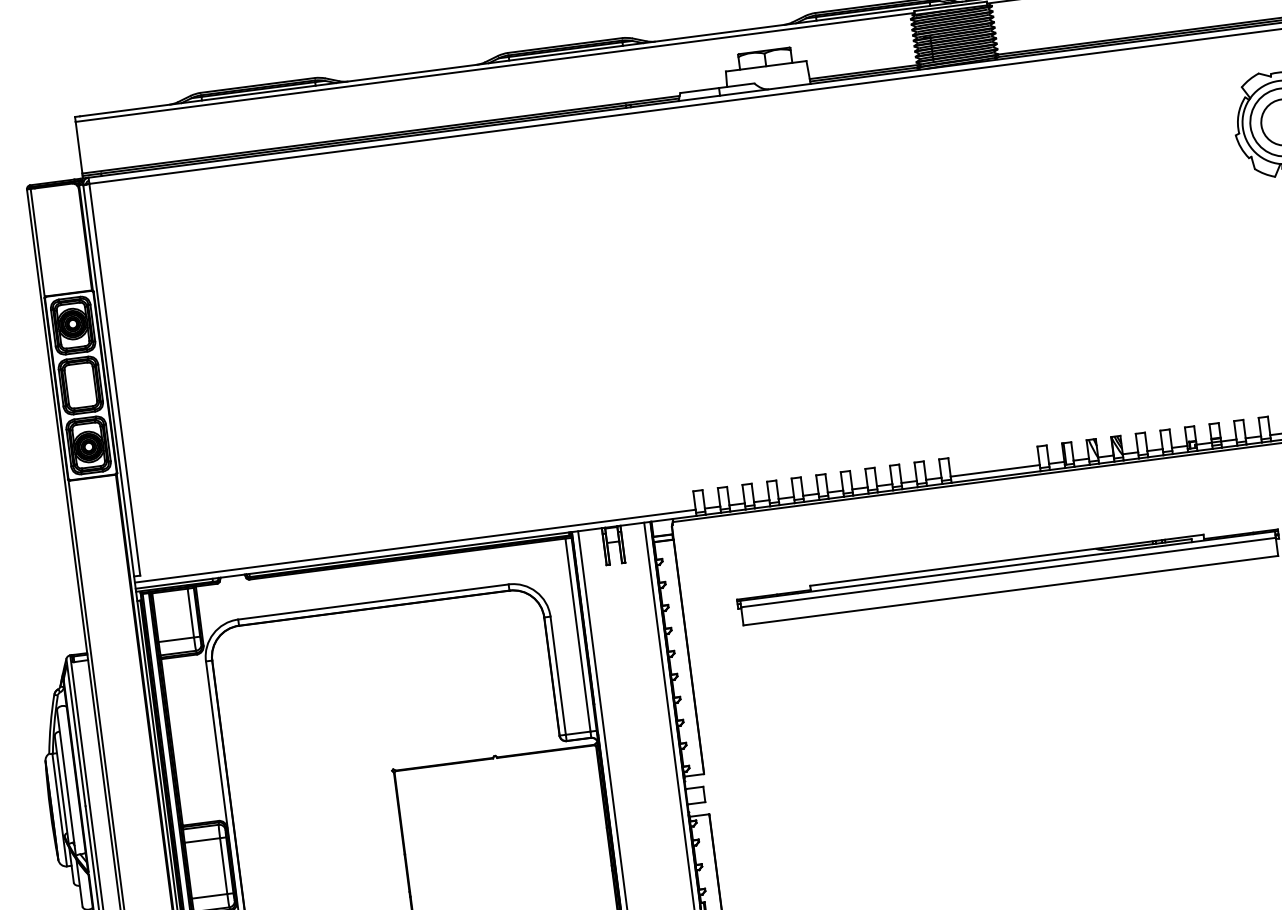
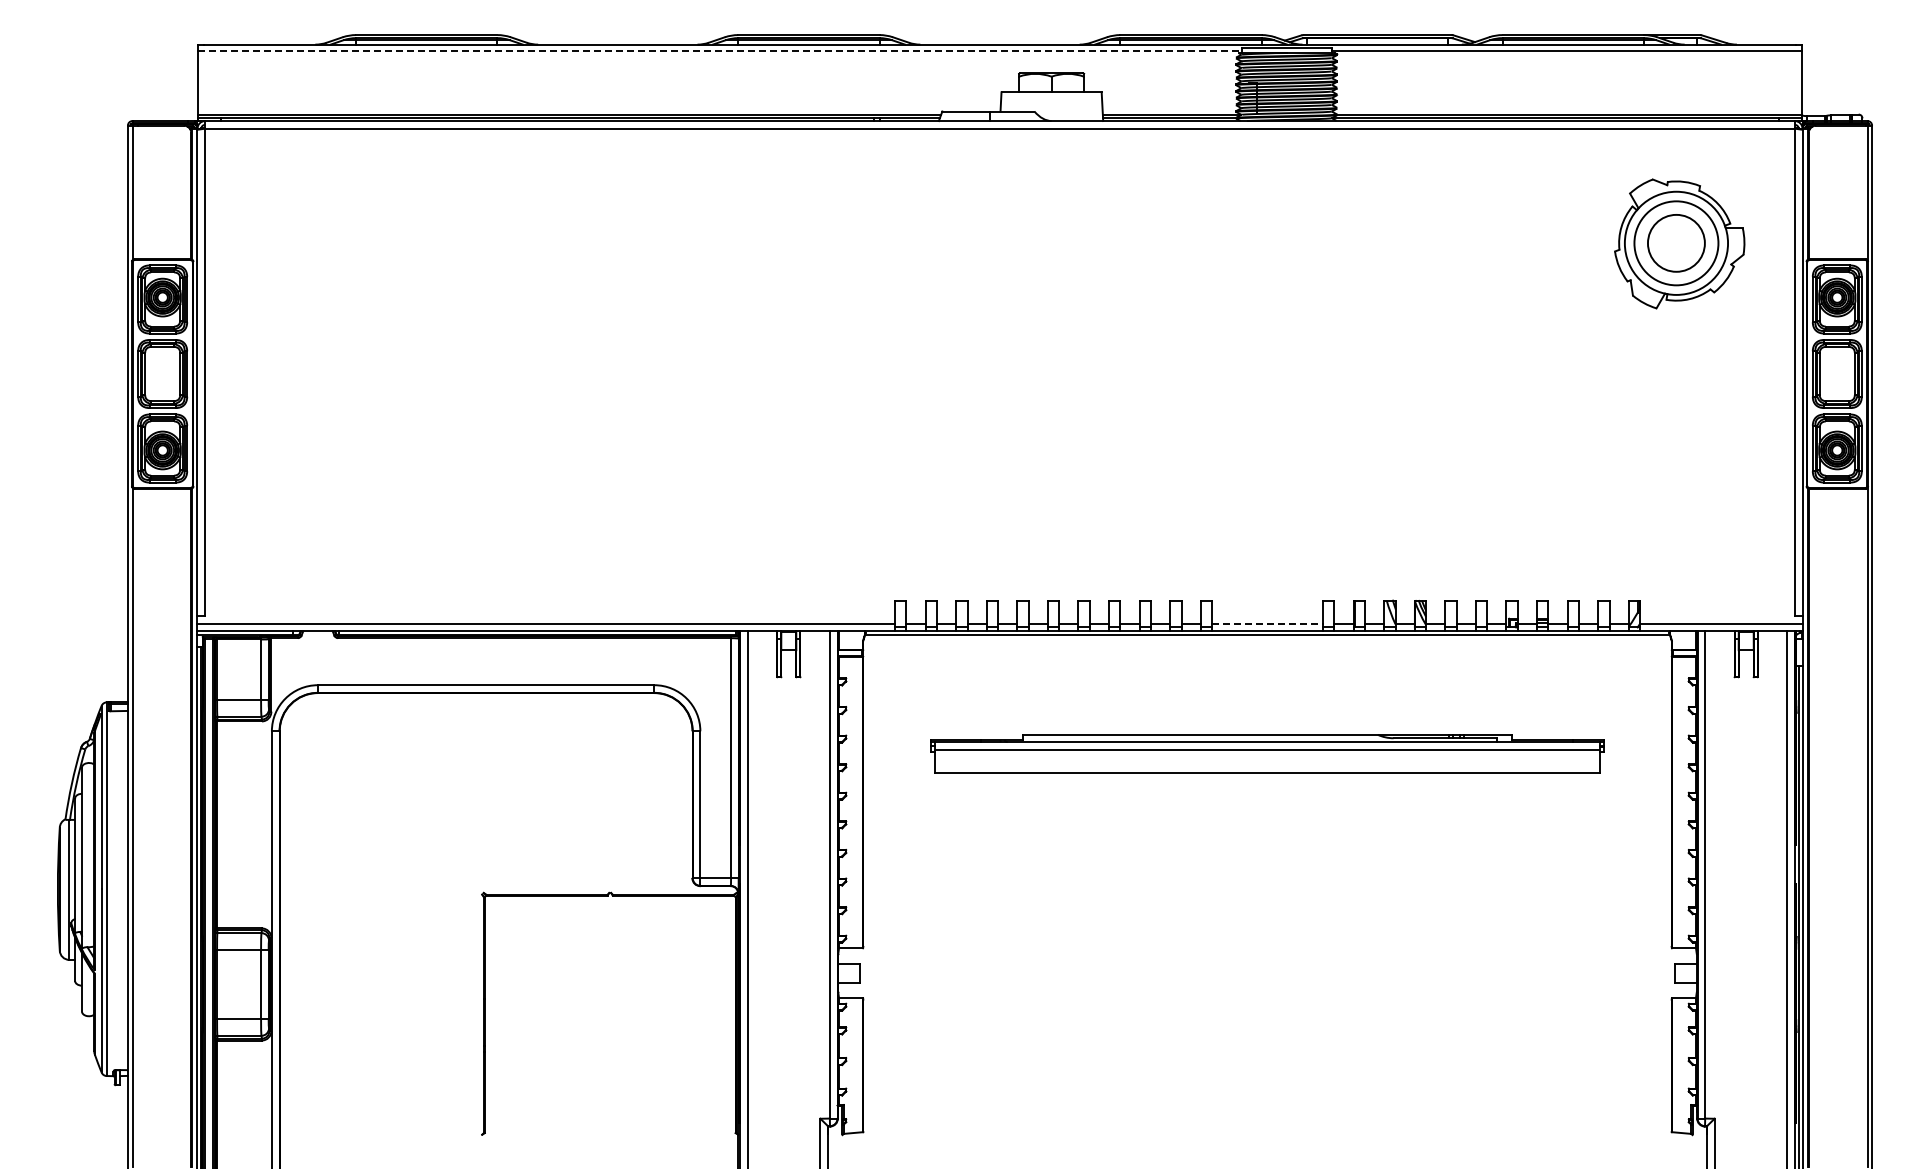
line: (494, 67) -> (719, 50), solid -> dashed
line: (996, 470) -> (1268, 623), solid -> dashed

